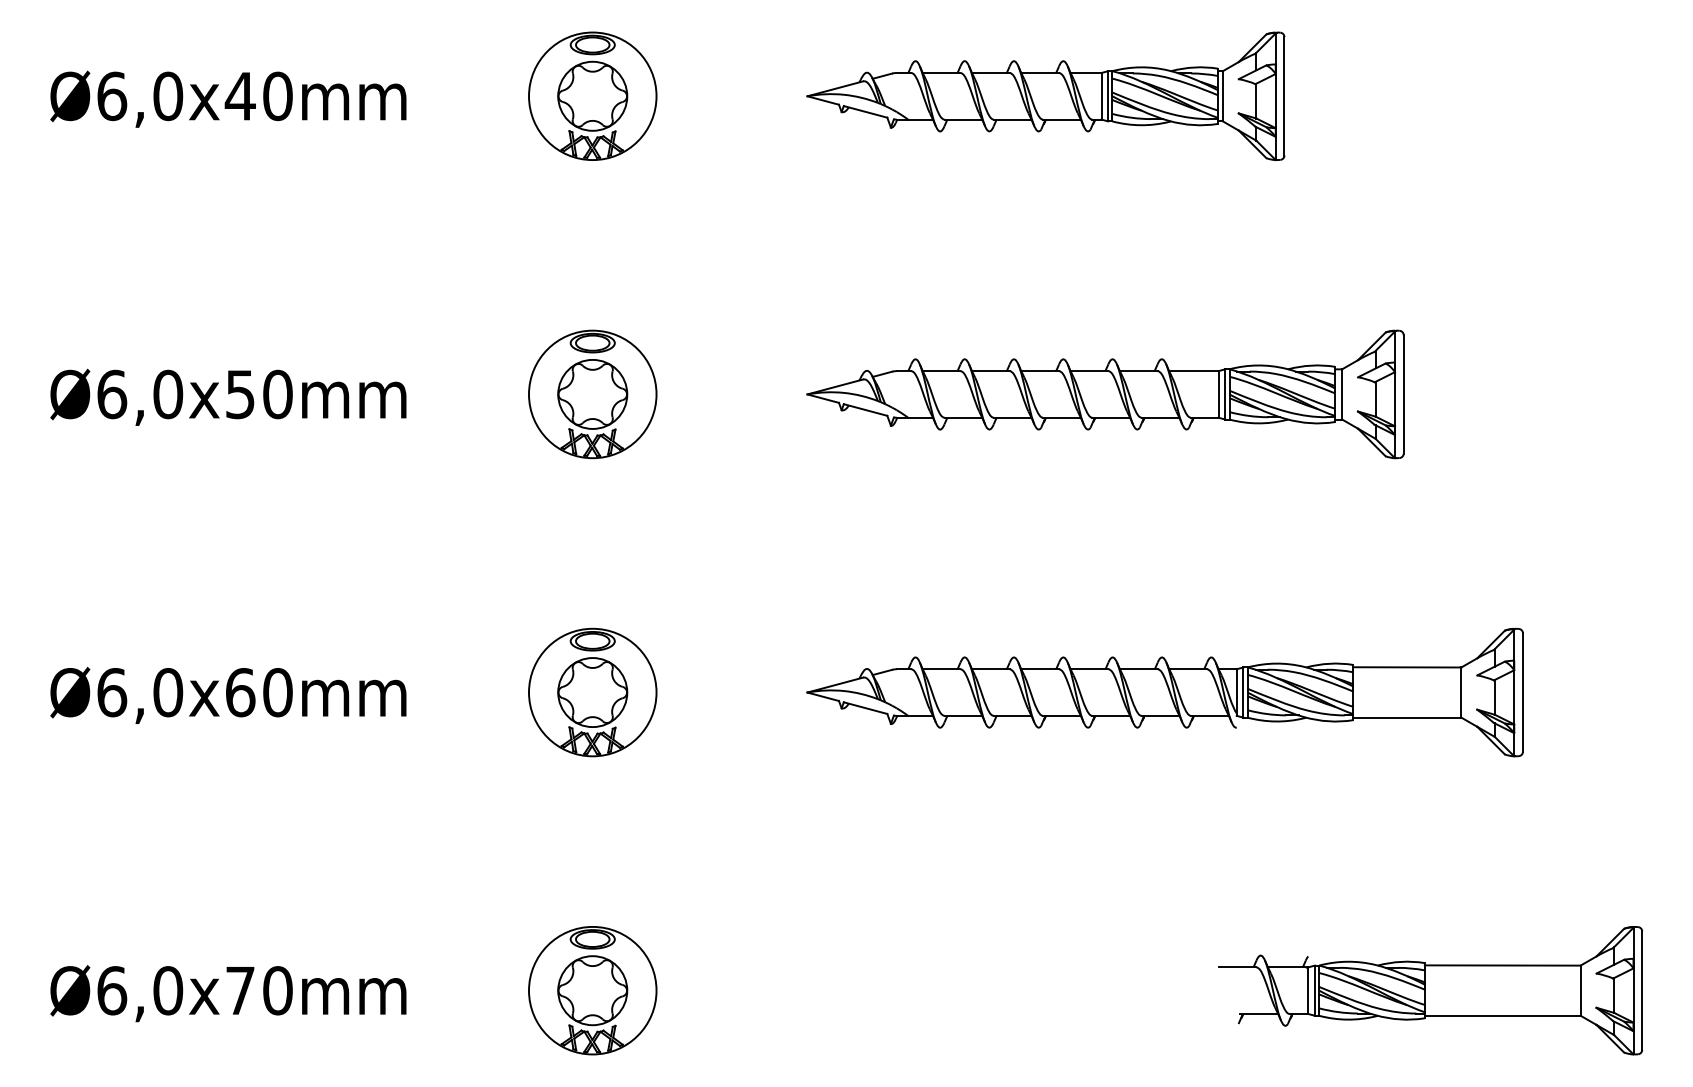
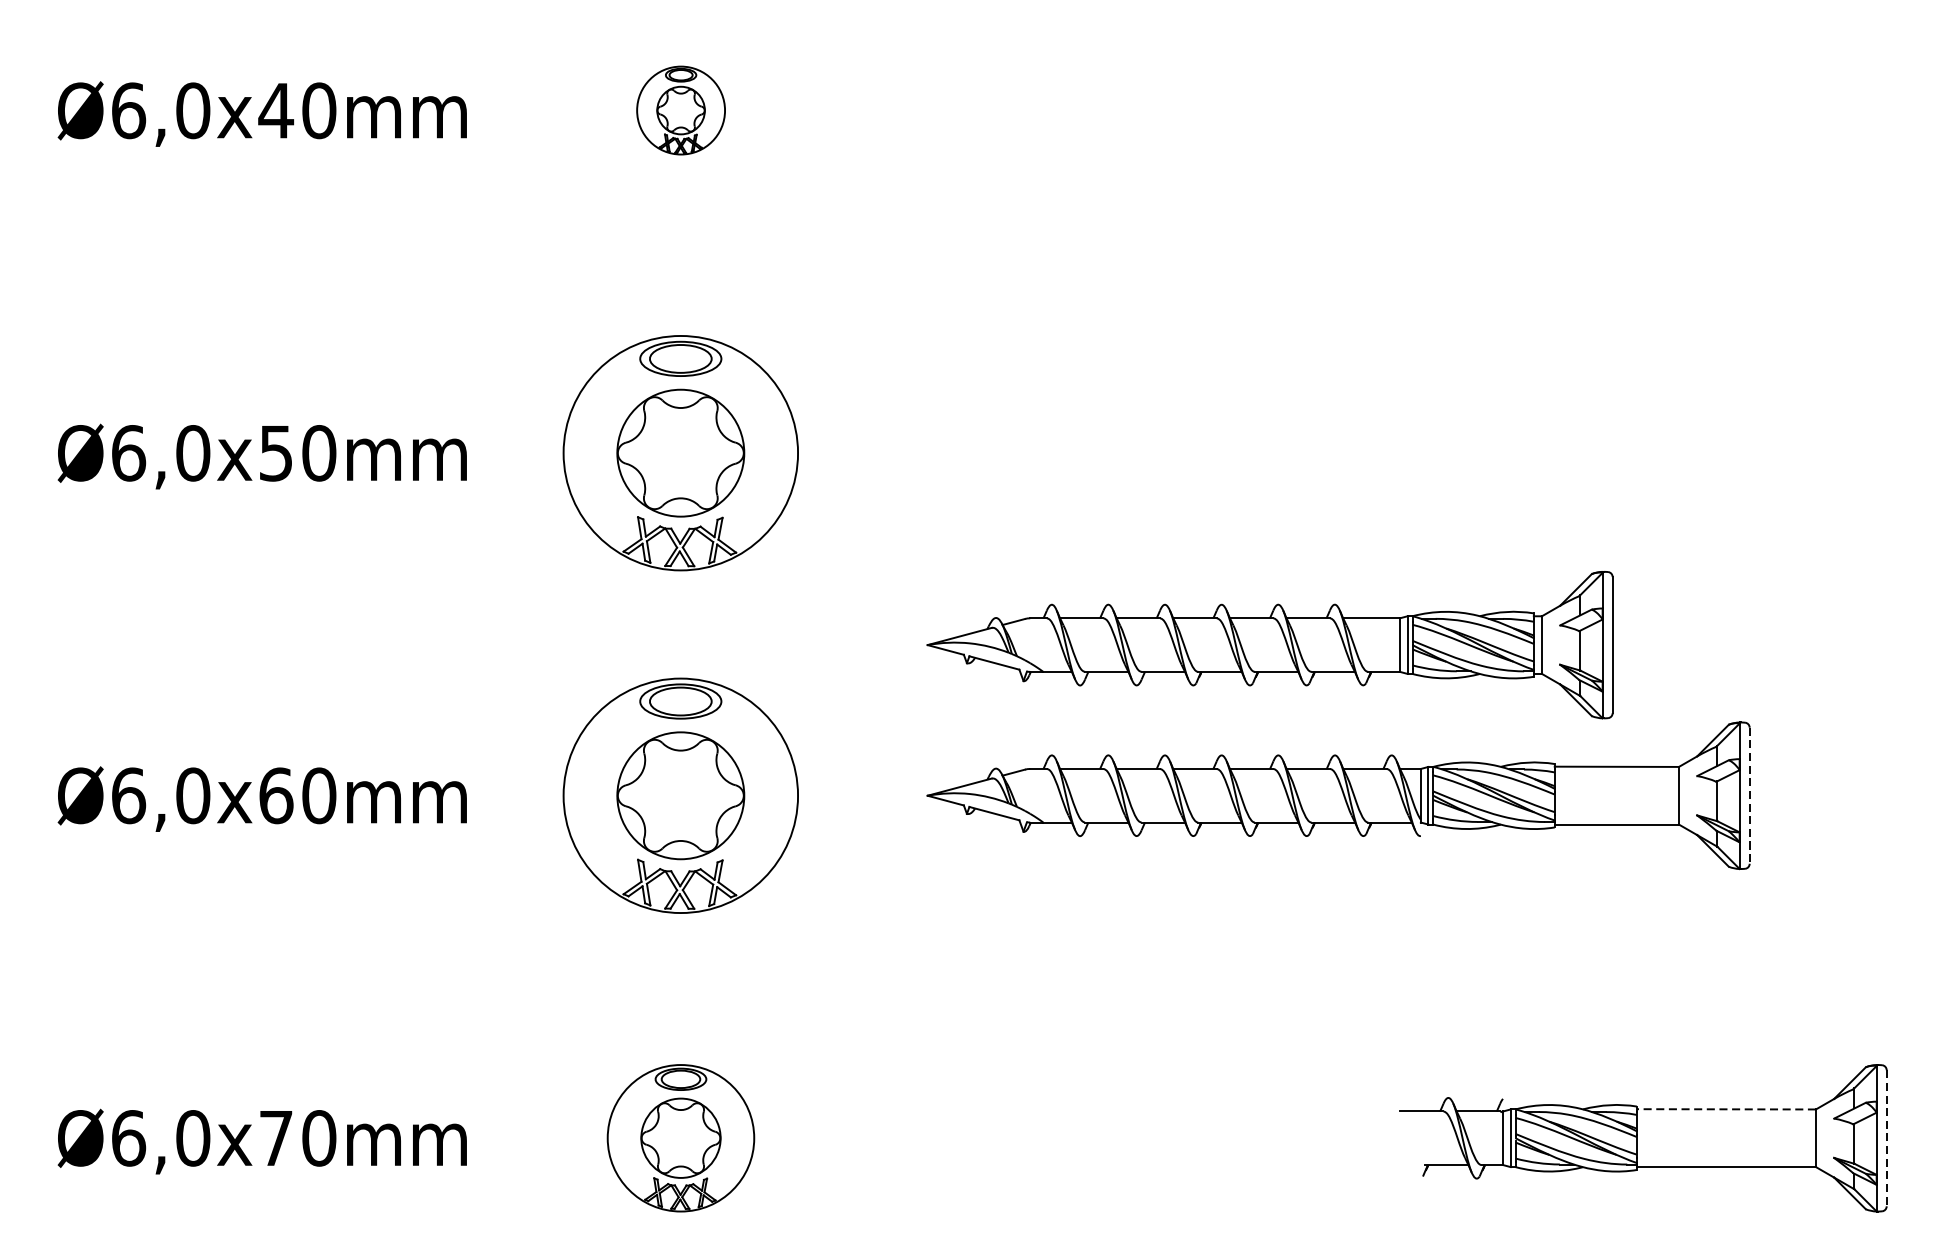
part: (592, 95) -> (680, 109), size x0.6
part: (1045, 96) -> (1201, 110), removed
part: (592, 394) -> (680, 453), size x1.6
part: (1105, 394) -> (1270, 645), moved
part: (592, 692) -> (680, 795), size x1.6
line: (1522, 693) -> (1749, 796), solid -> dashed
line: (1502, 965) -> (1726, 1109), solid -> dashed
line: (1642, 991) -> (1887, 1139), solid -> dashed

